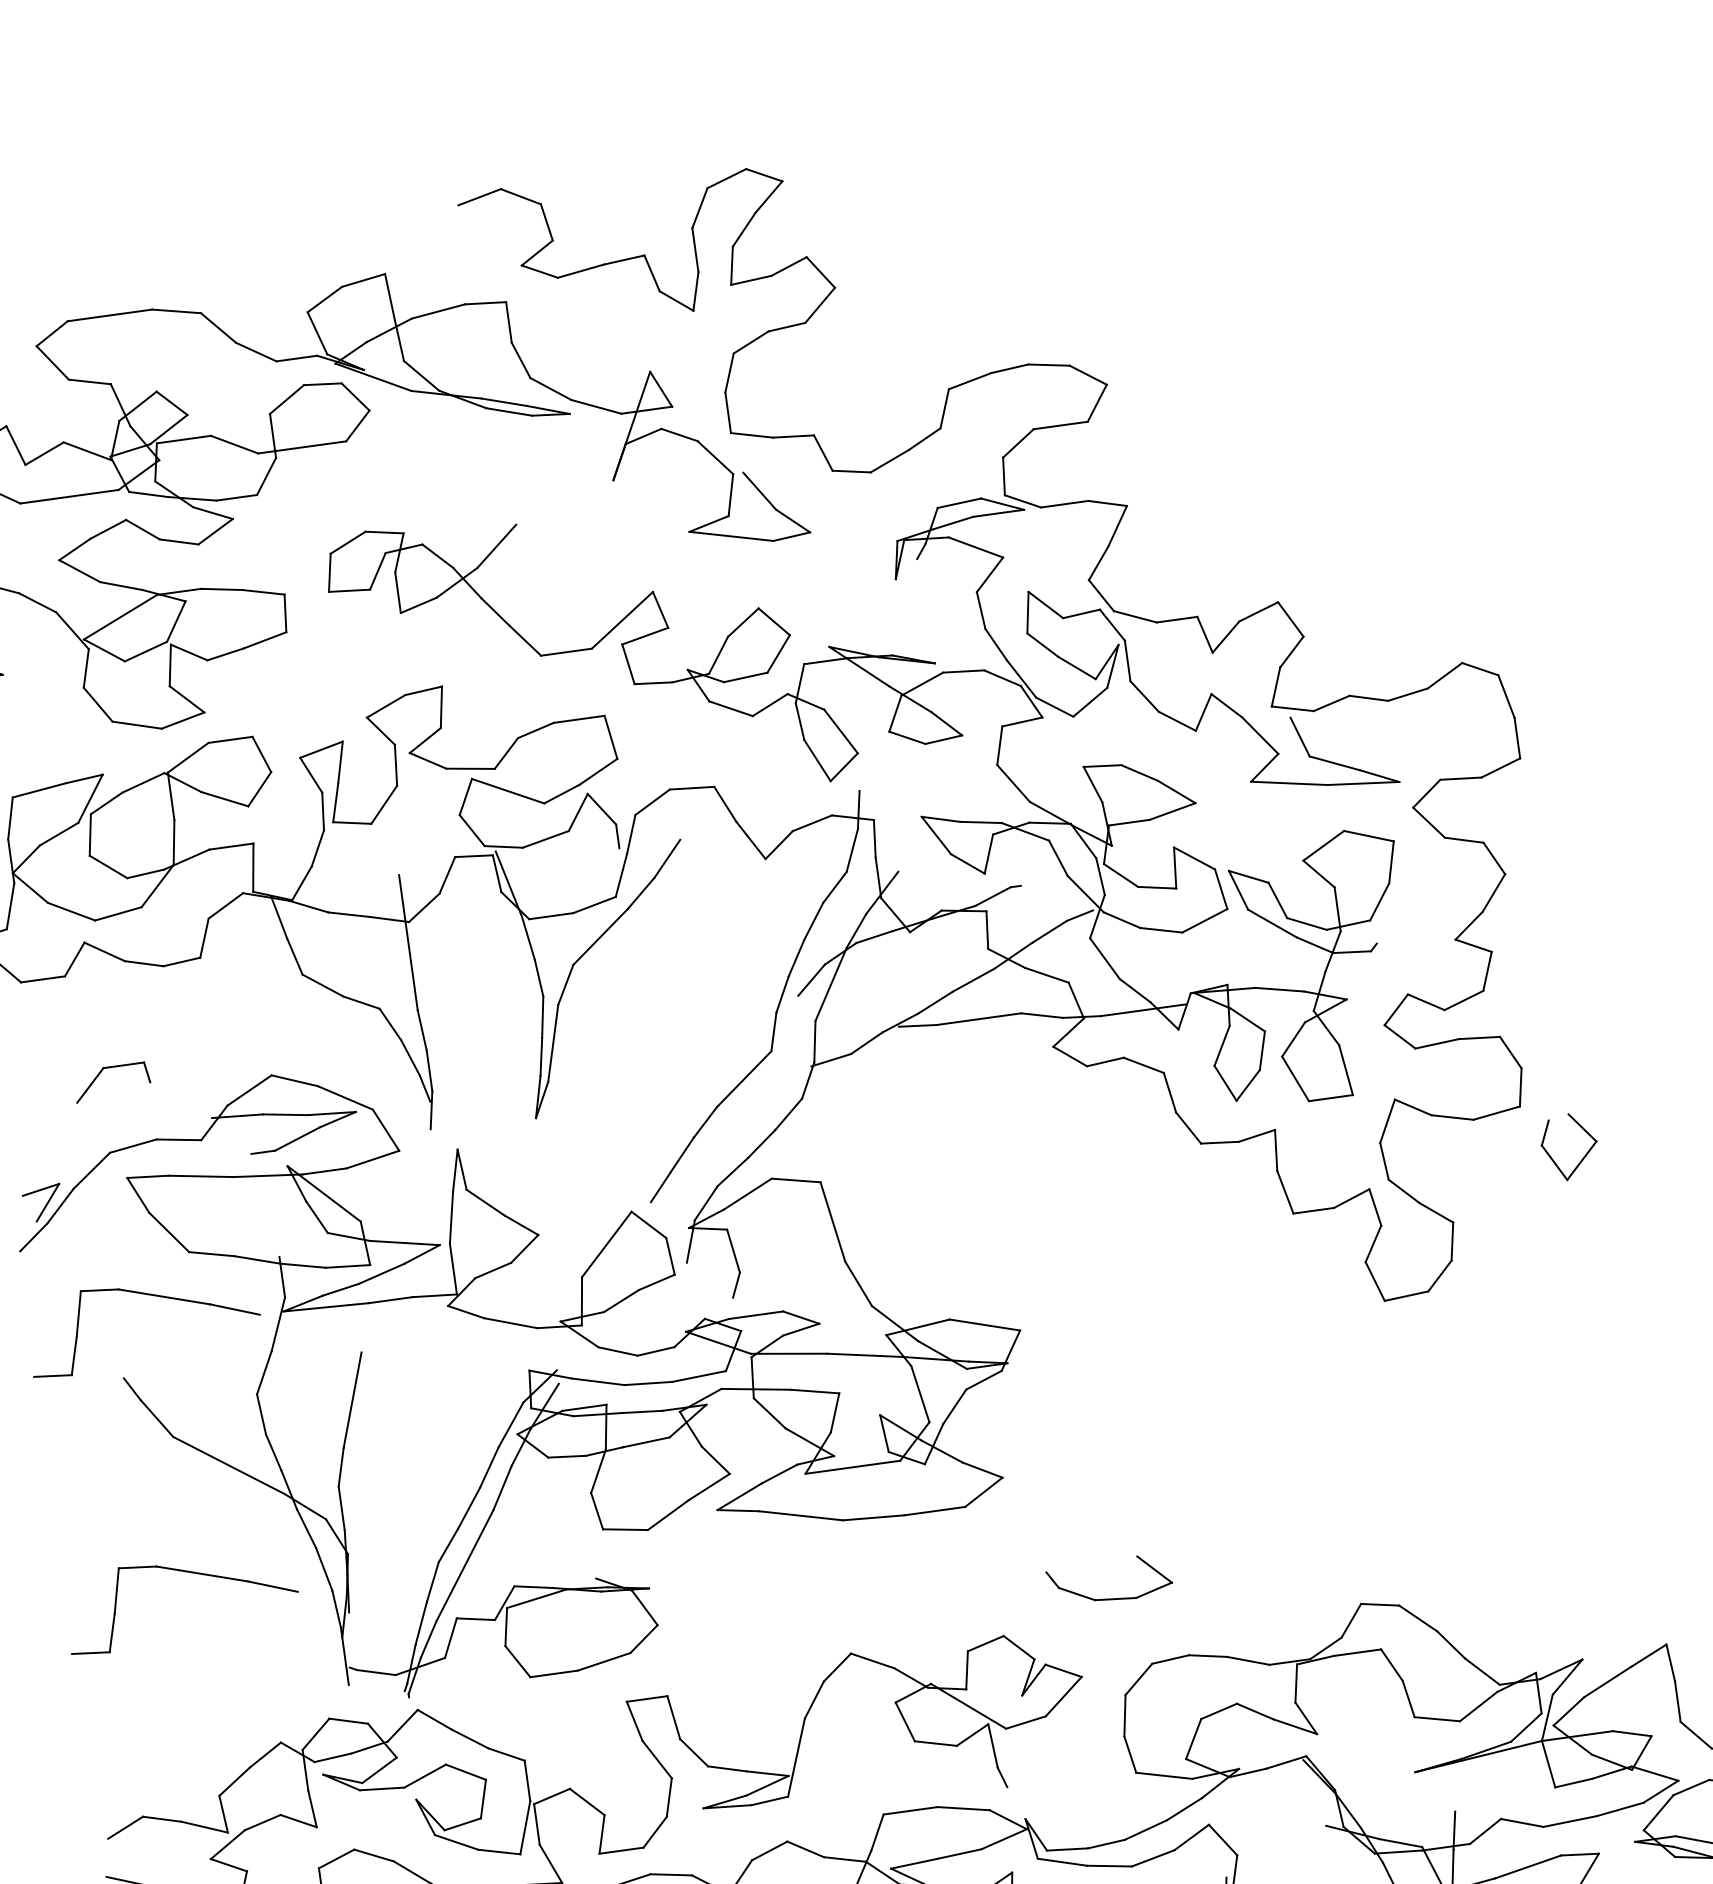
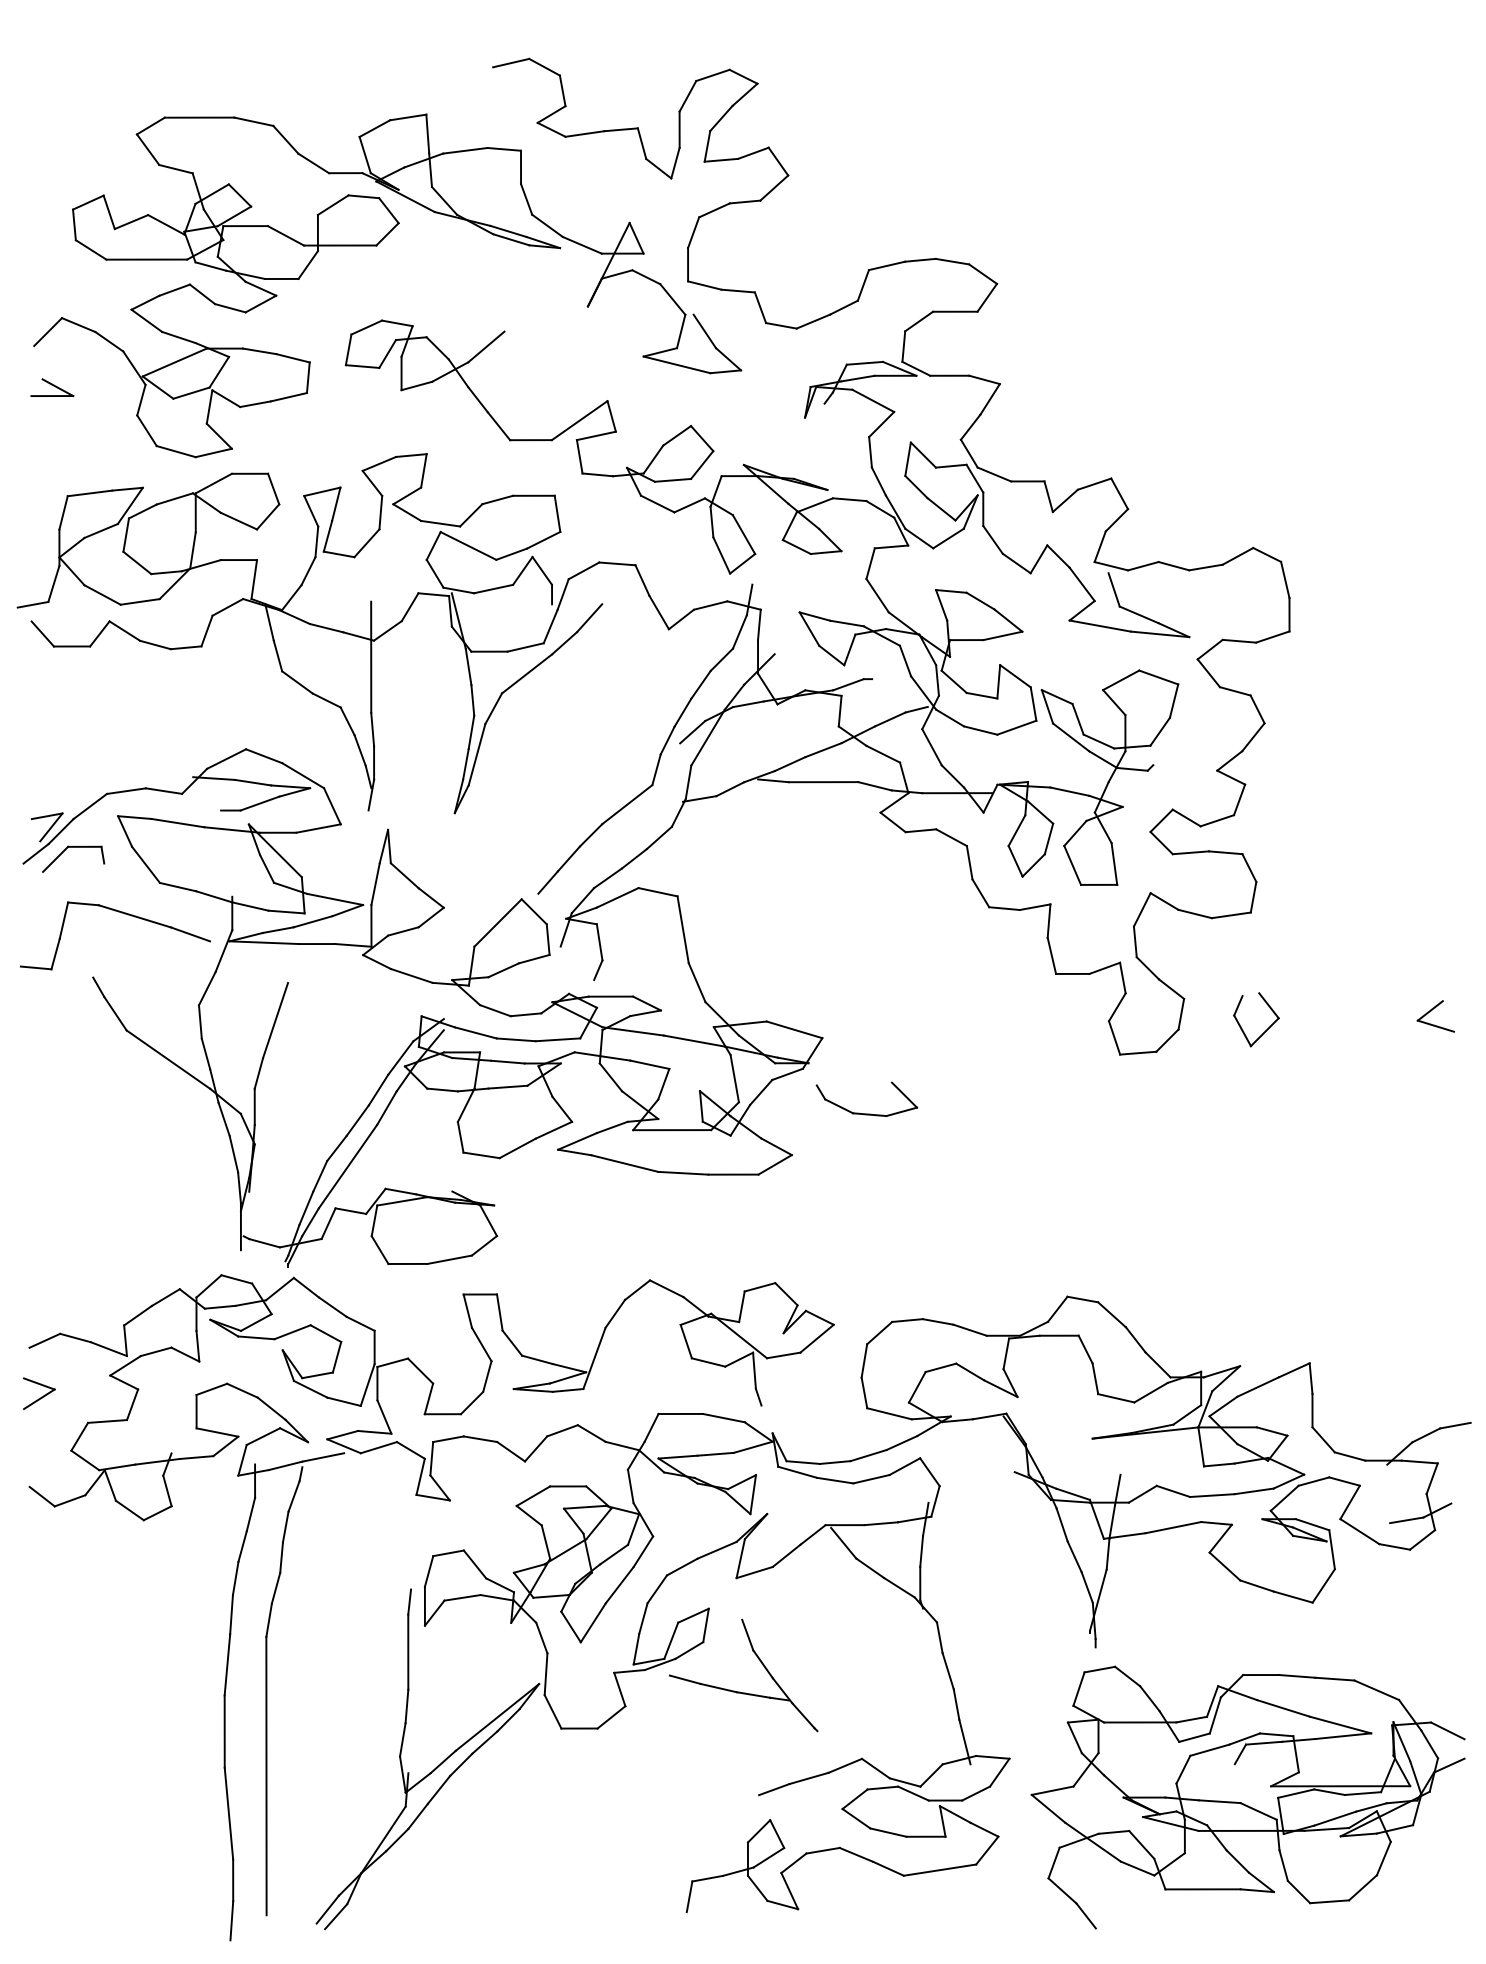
part: (110, 1068) -> (73, 847), moved
part: (1583, 1157) -> (1266, 1029), moved
part: (185, 1572) -> (121, 1141), removed
part: (1111, 1598) -> (866, 1113), moved

